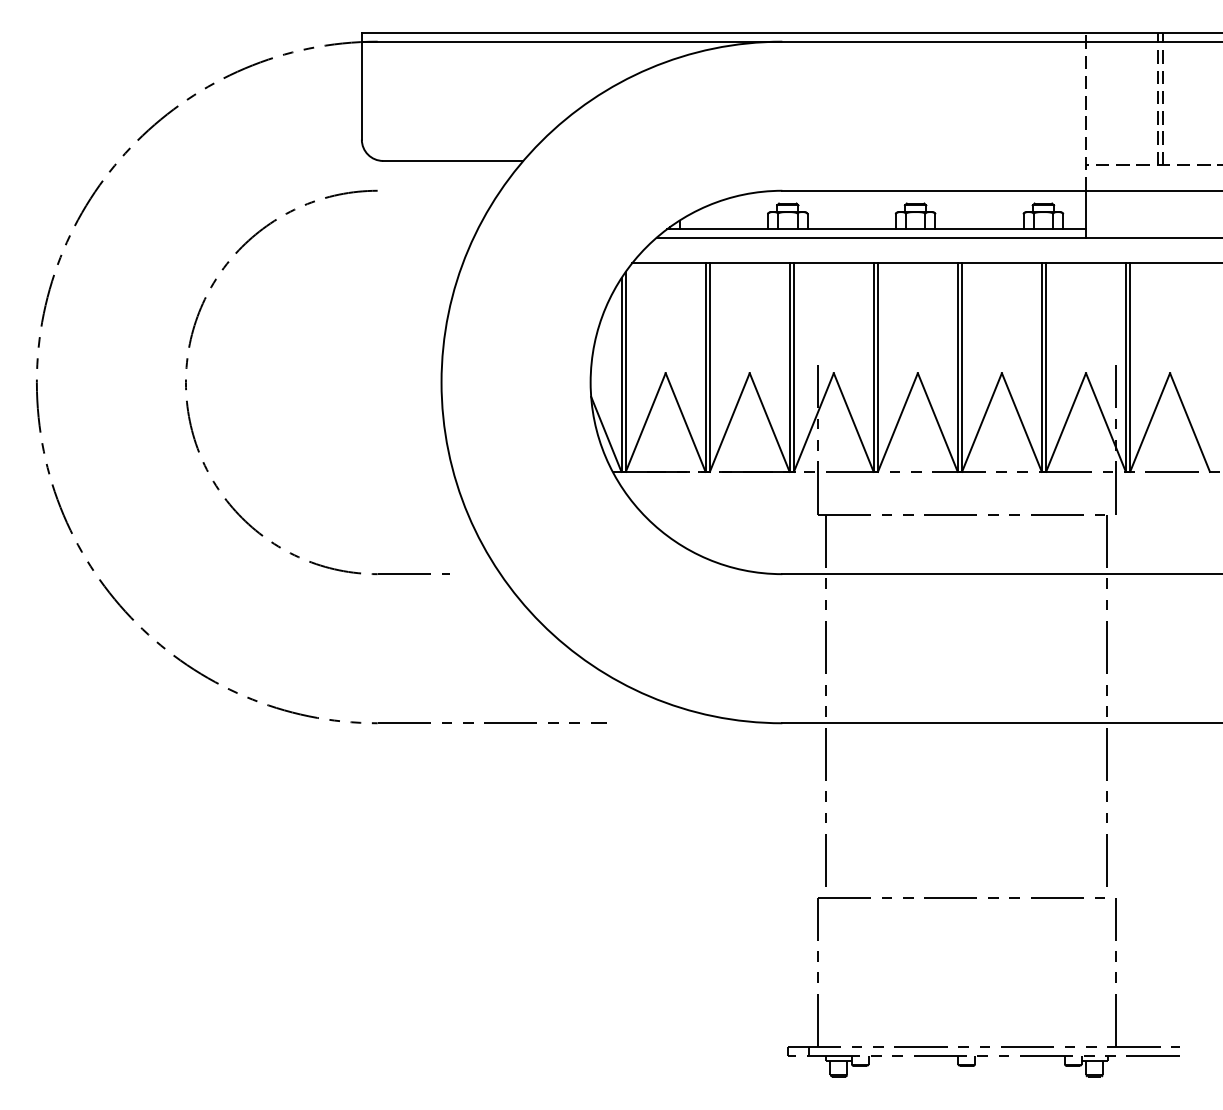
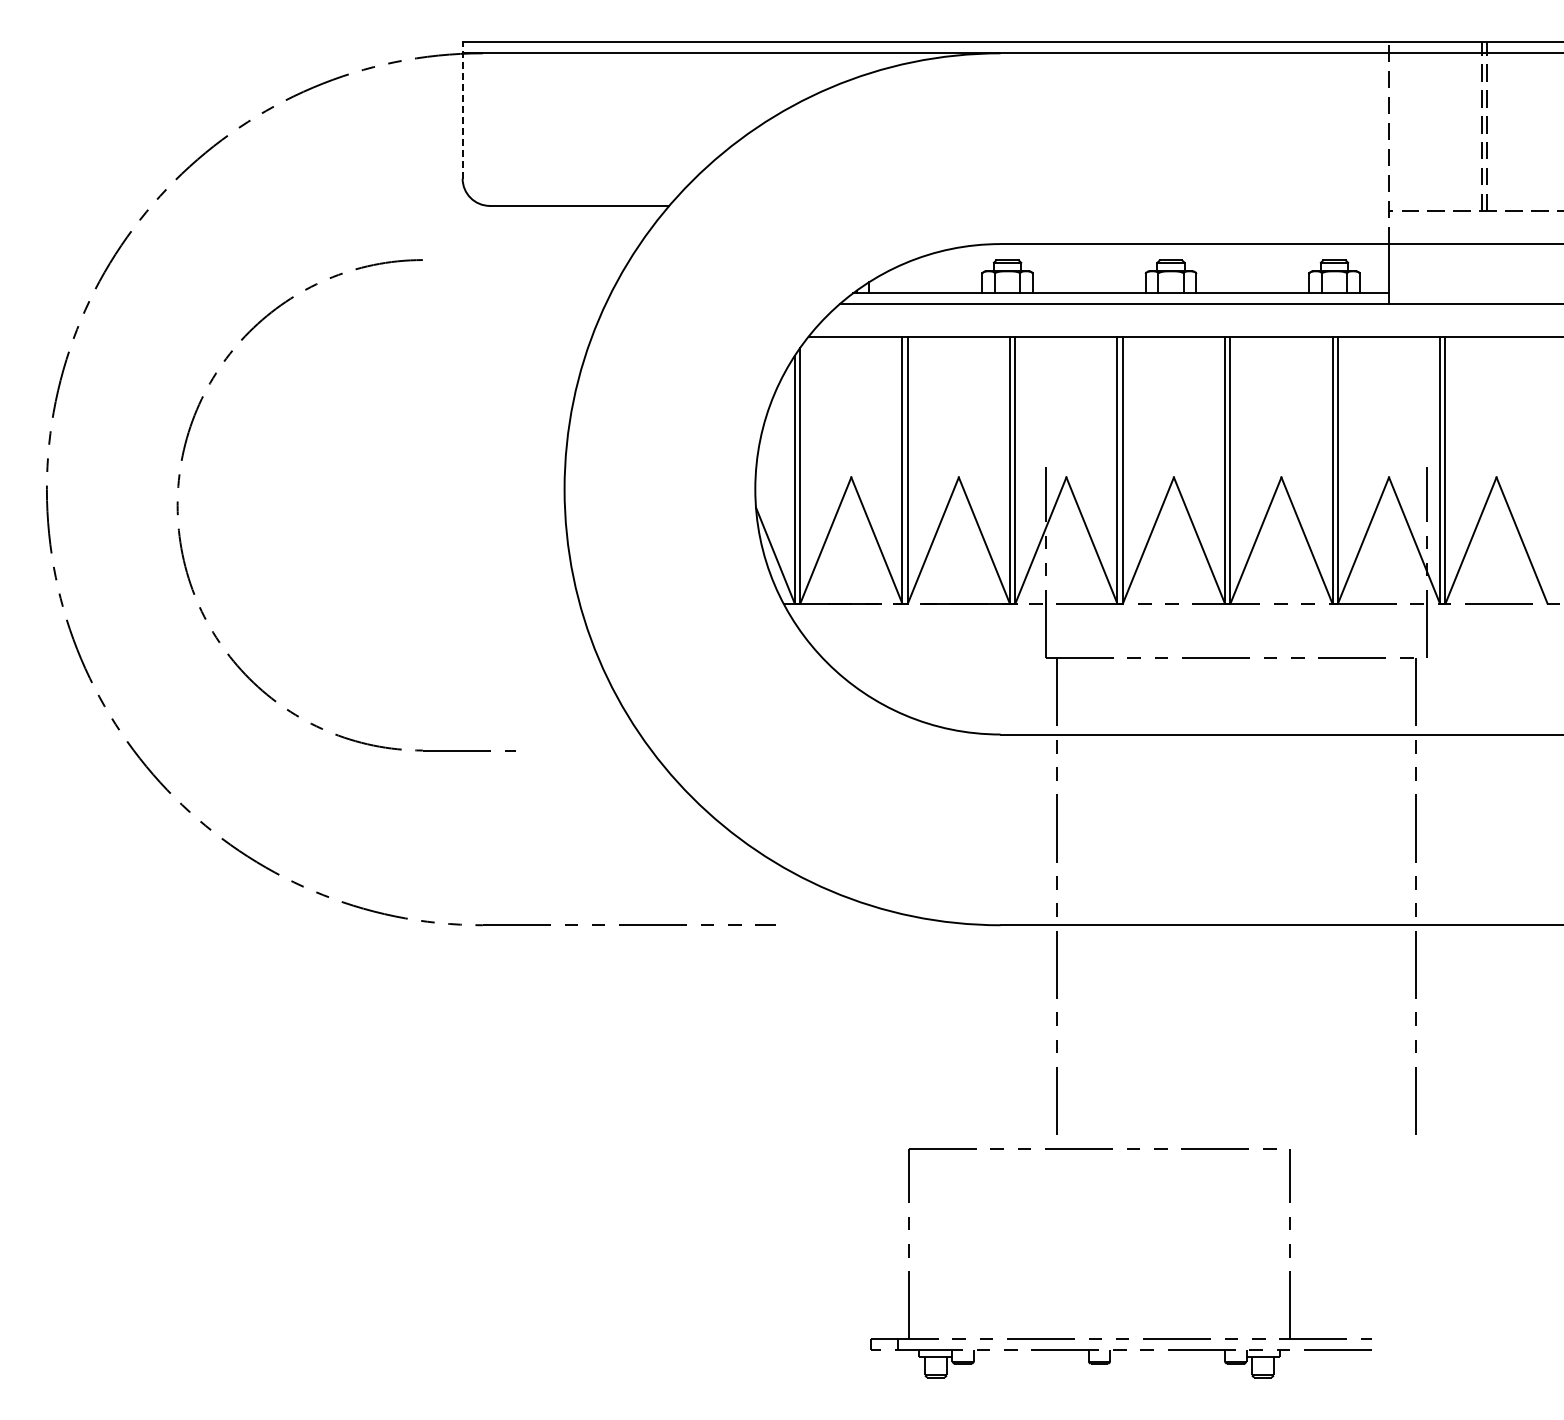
line: (361, 86) -> (462, 110), solid -> dashed
part: (187, 368) -> (179, 487), moved
part: (983, 1046) -> (1120, 1338), moved

